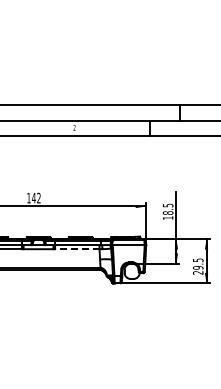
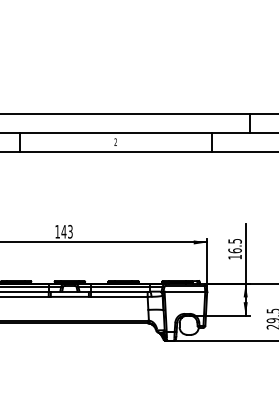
text: (38, 198) -> (69, 232), 142 -> 143
text: (167, 212) -> (234, 250), 18.5 -> 16.5
line: (76, 249) -> (118, 297), dashed -> solid

